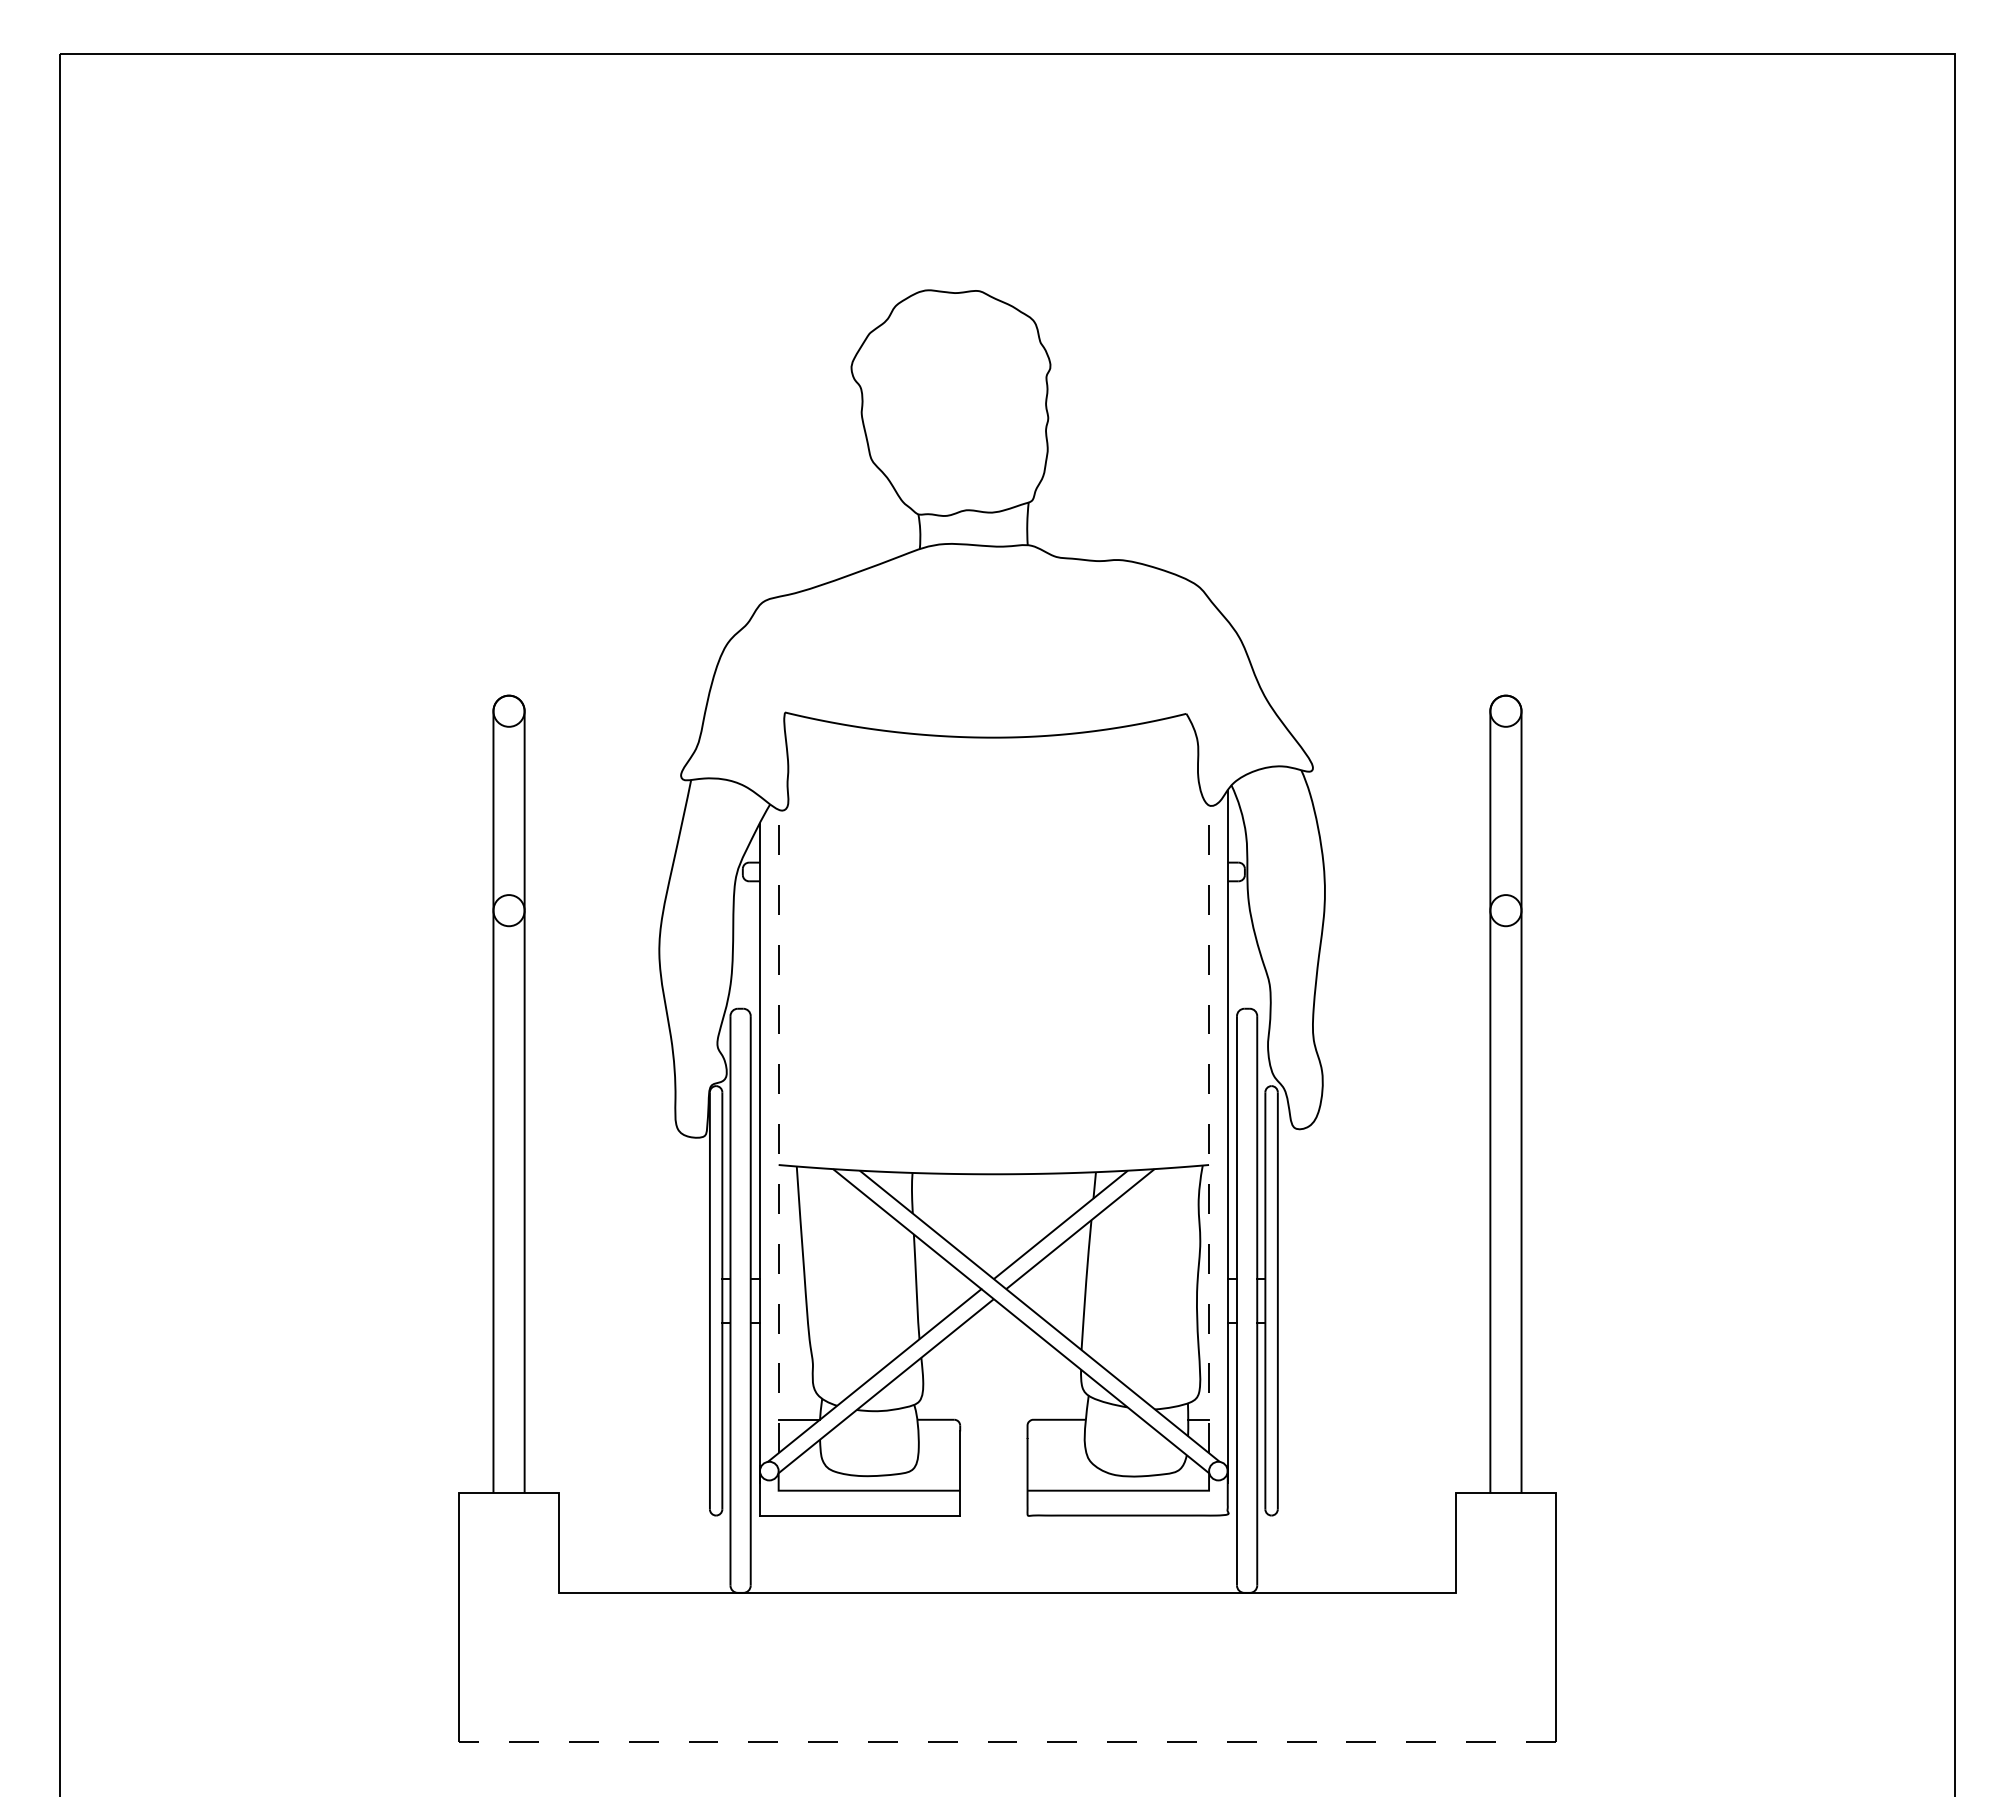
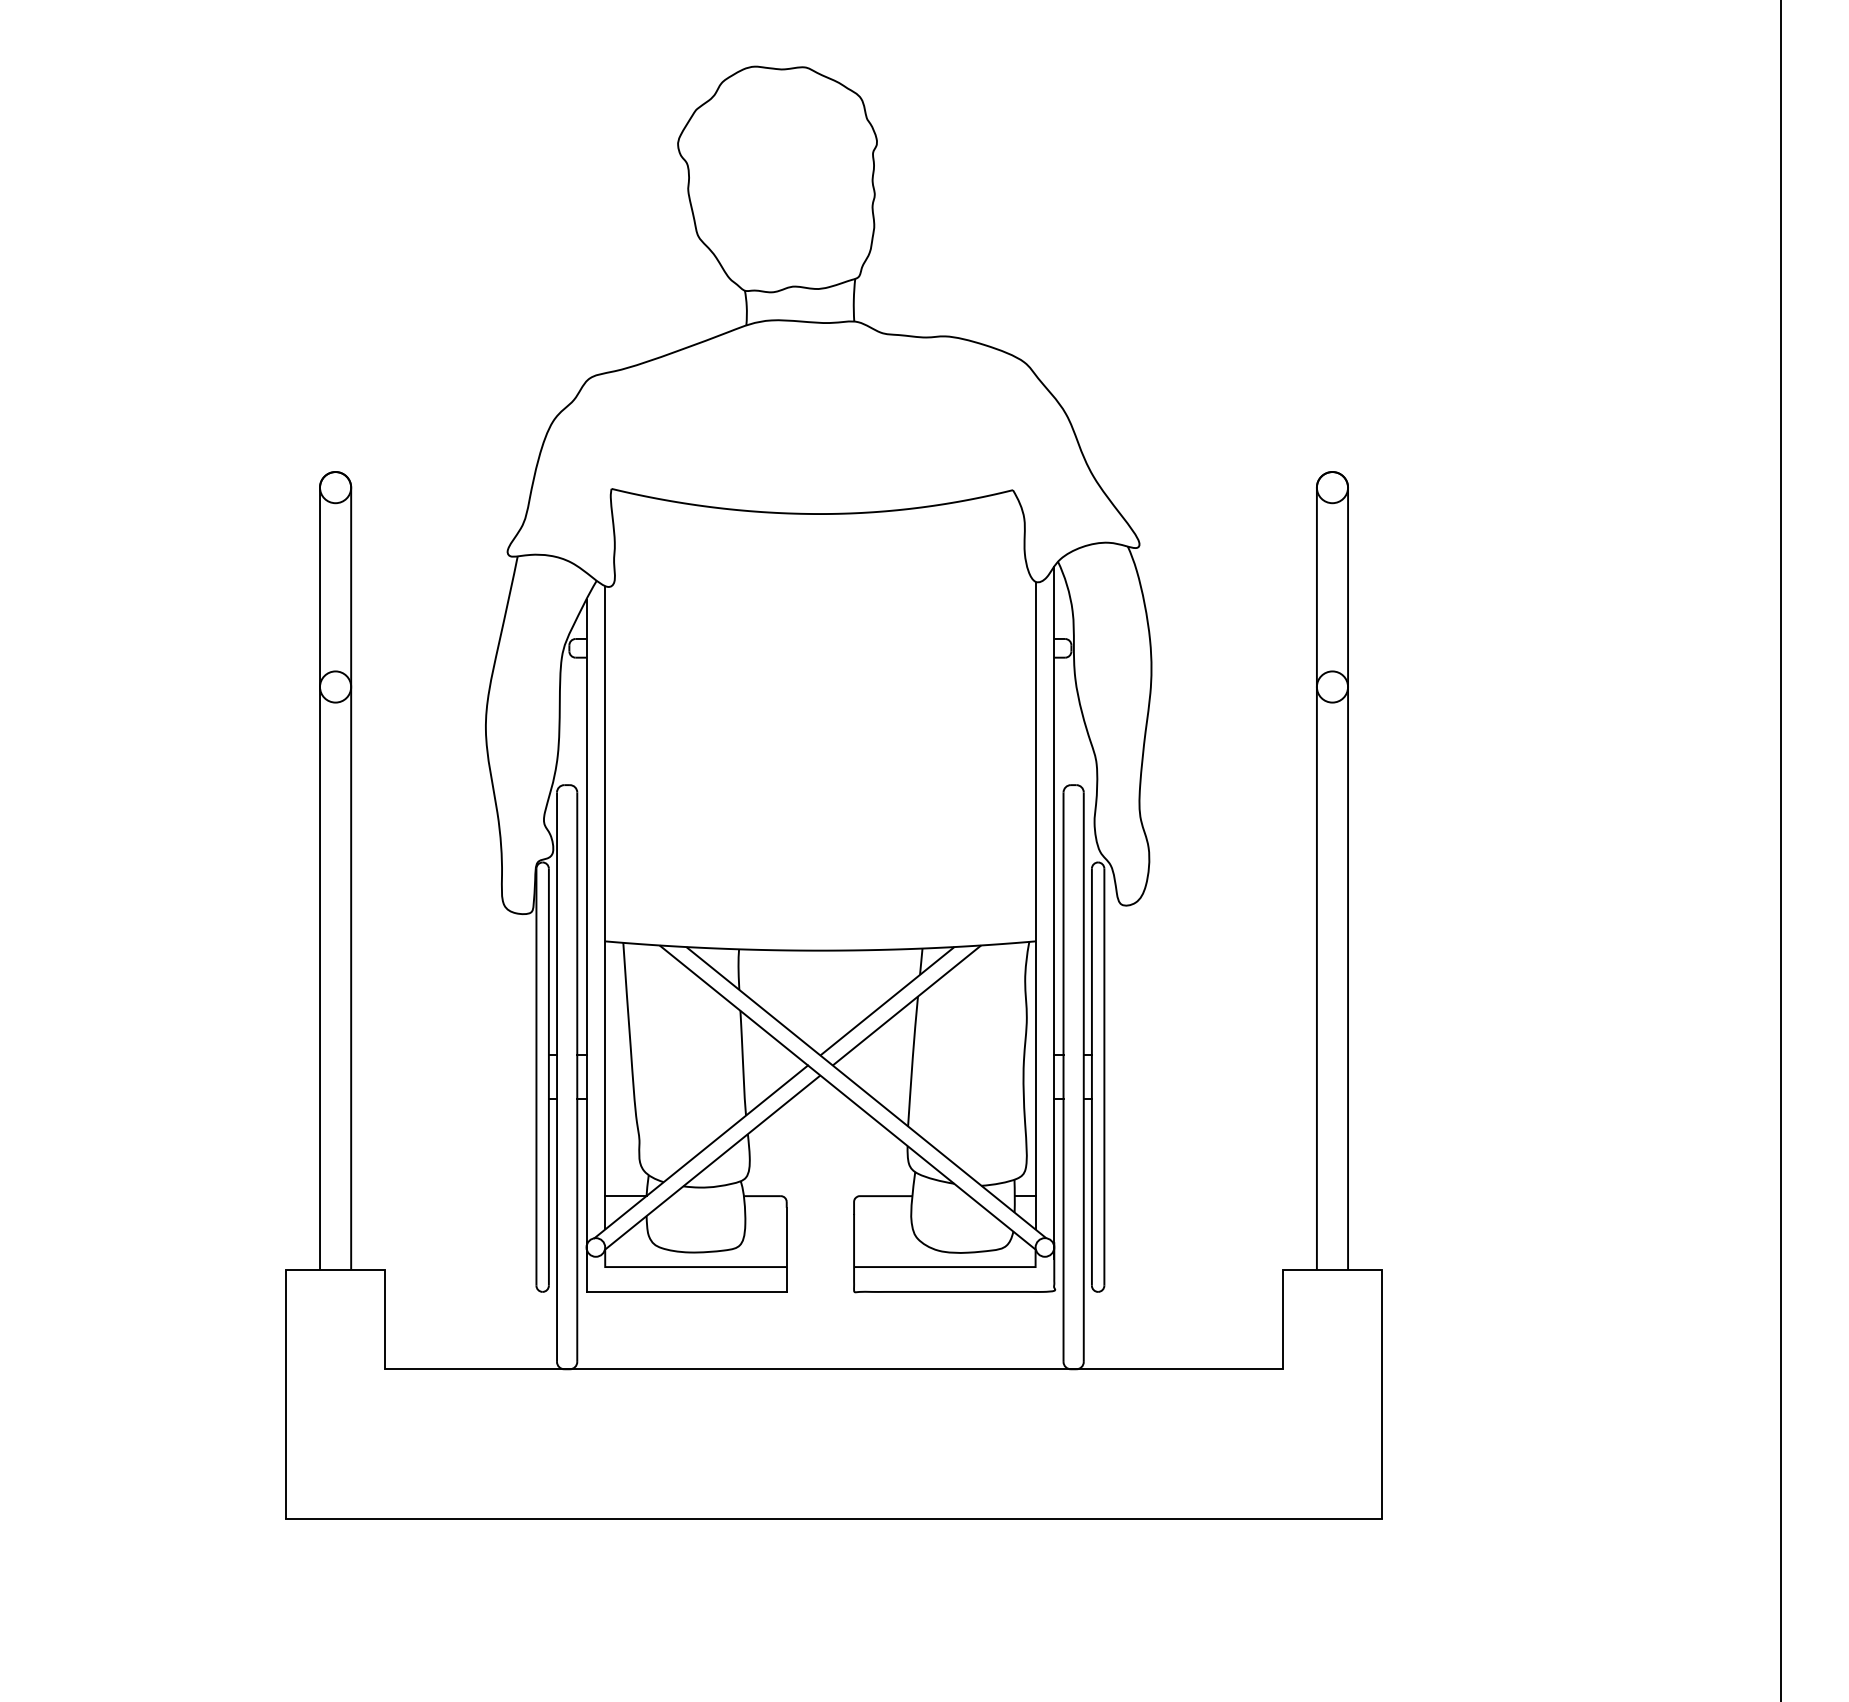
line: (1209, 1128) -> (1036, 904), dashed -> solid
line: (778, 1130) -> (605, 906), dashed -> solid
line: (1007, 1742) -> (834, 1518), dashed -> solid

